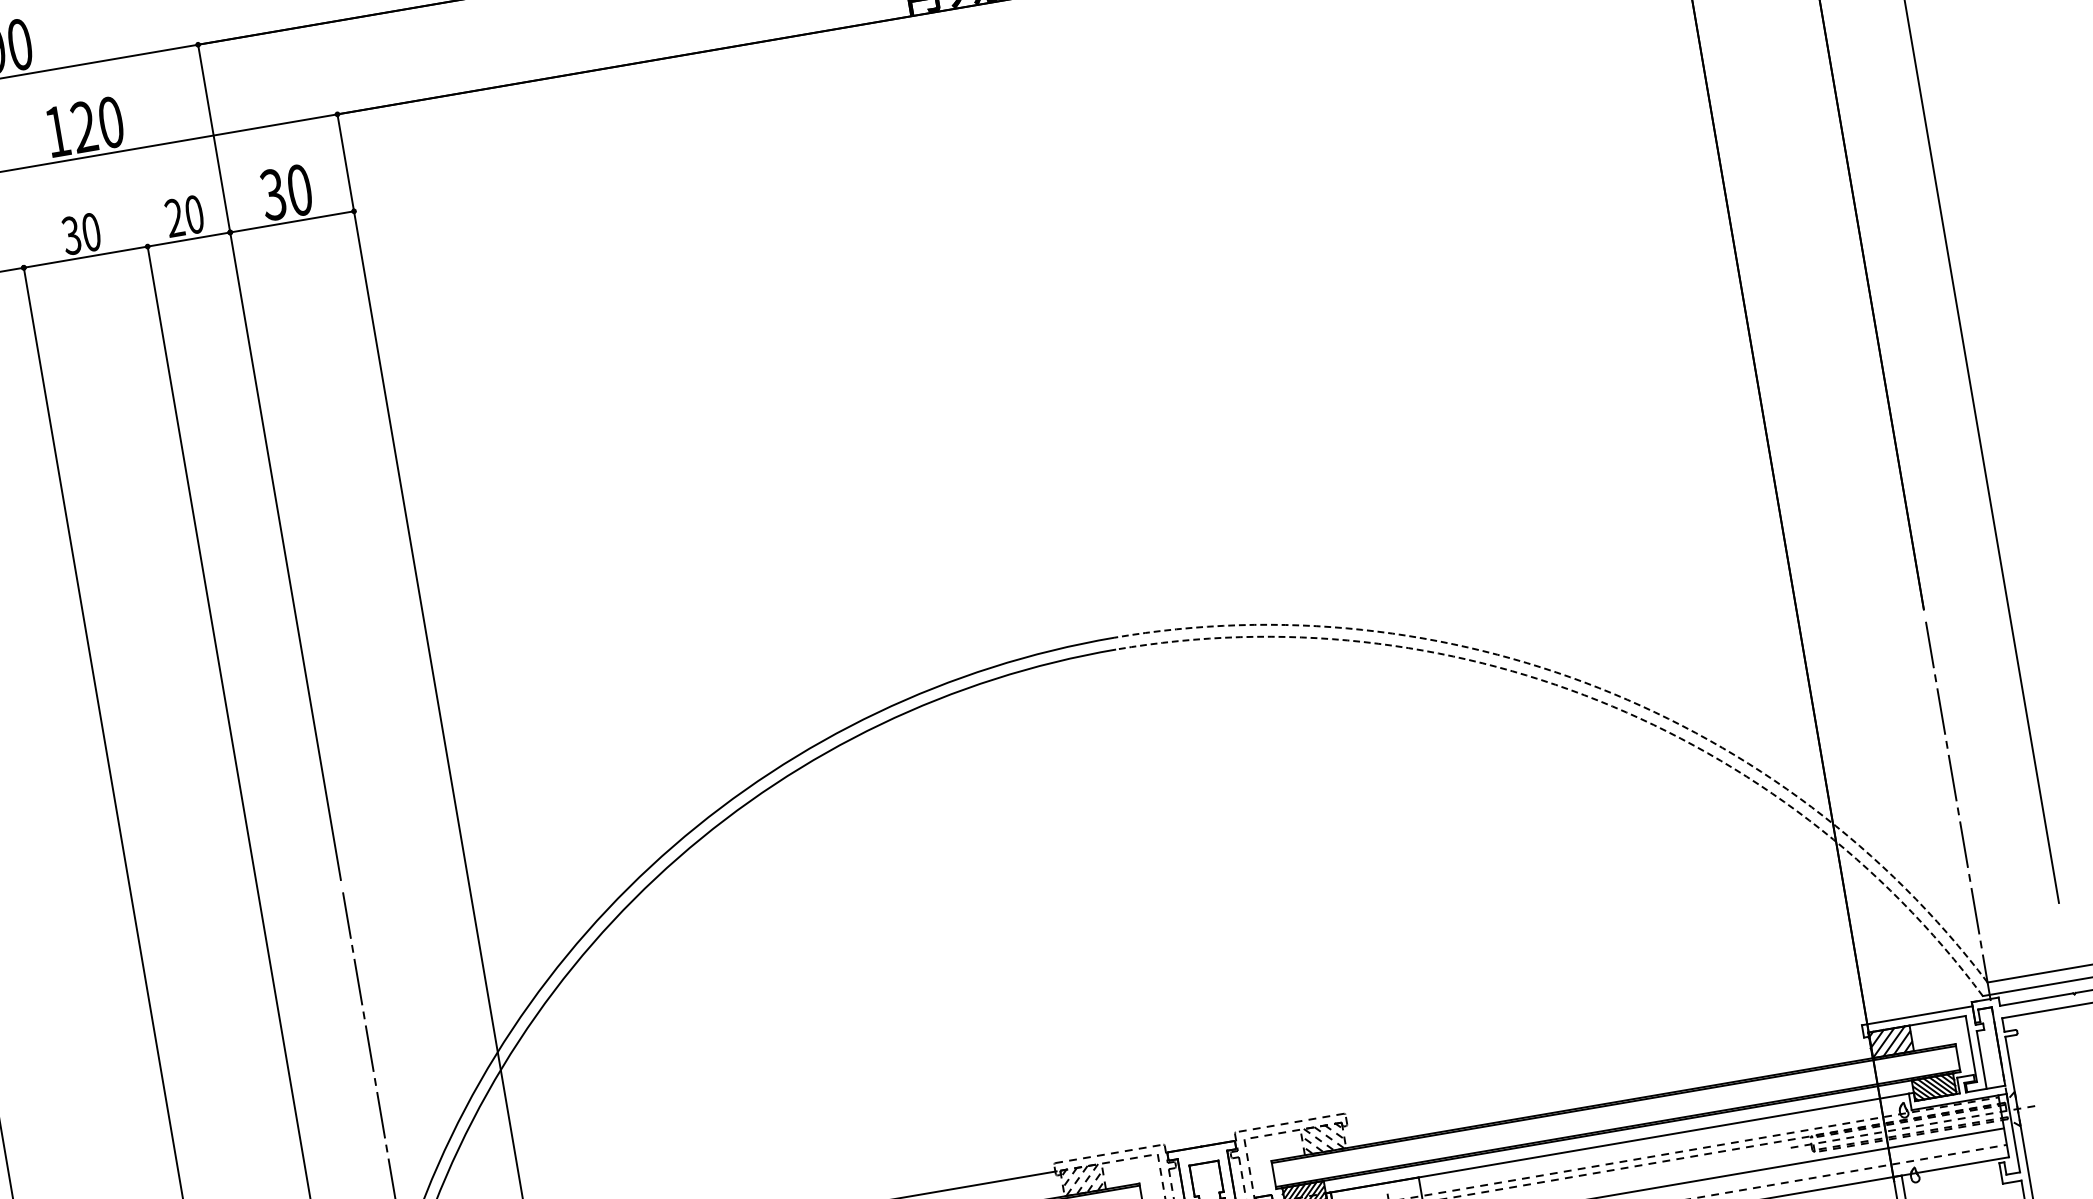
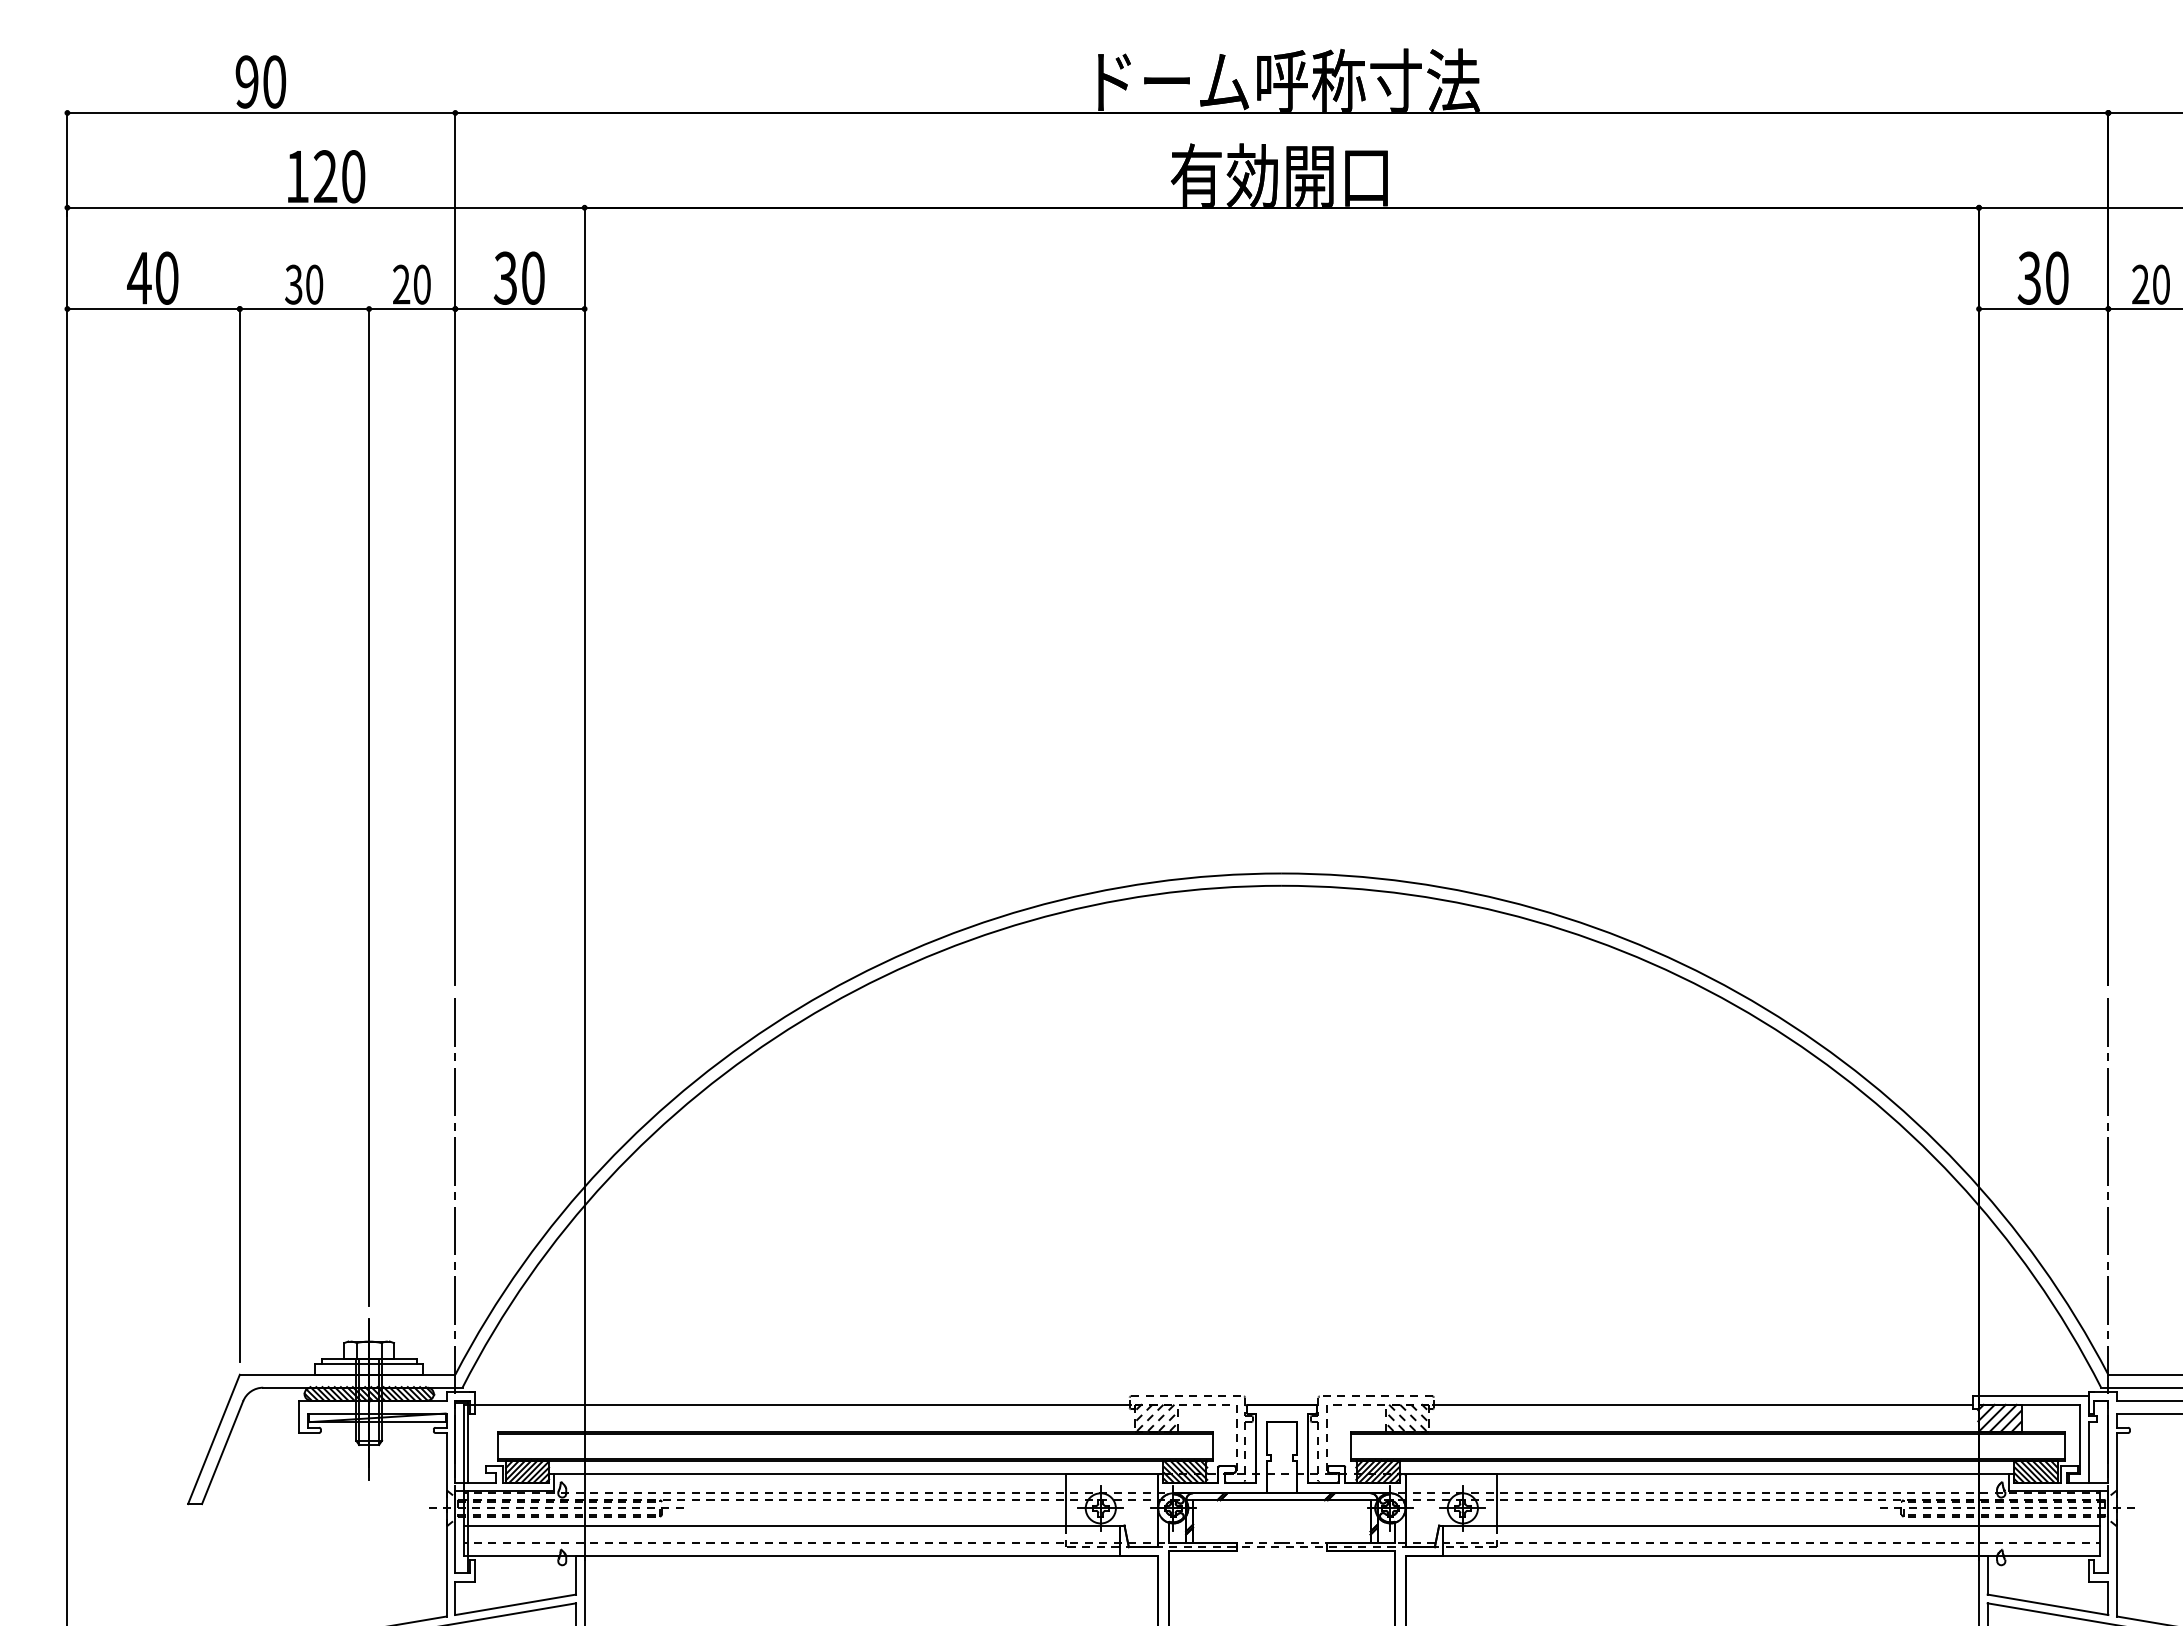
arc: (1599, 687) -> (1765, 1008), dashed -> solid
arc: (1598, 700) -> (1762, 1021), dashed -> solid
line: (1603, 1077) -> (1702, 1404), added

